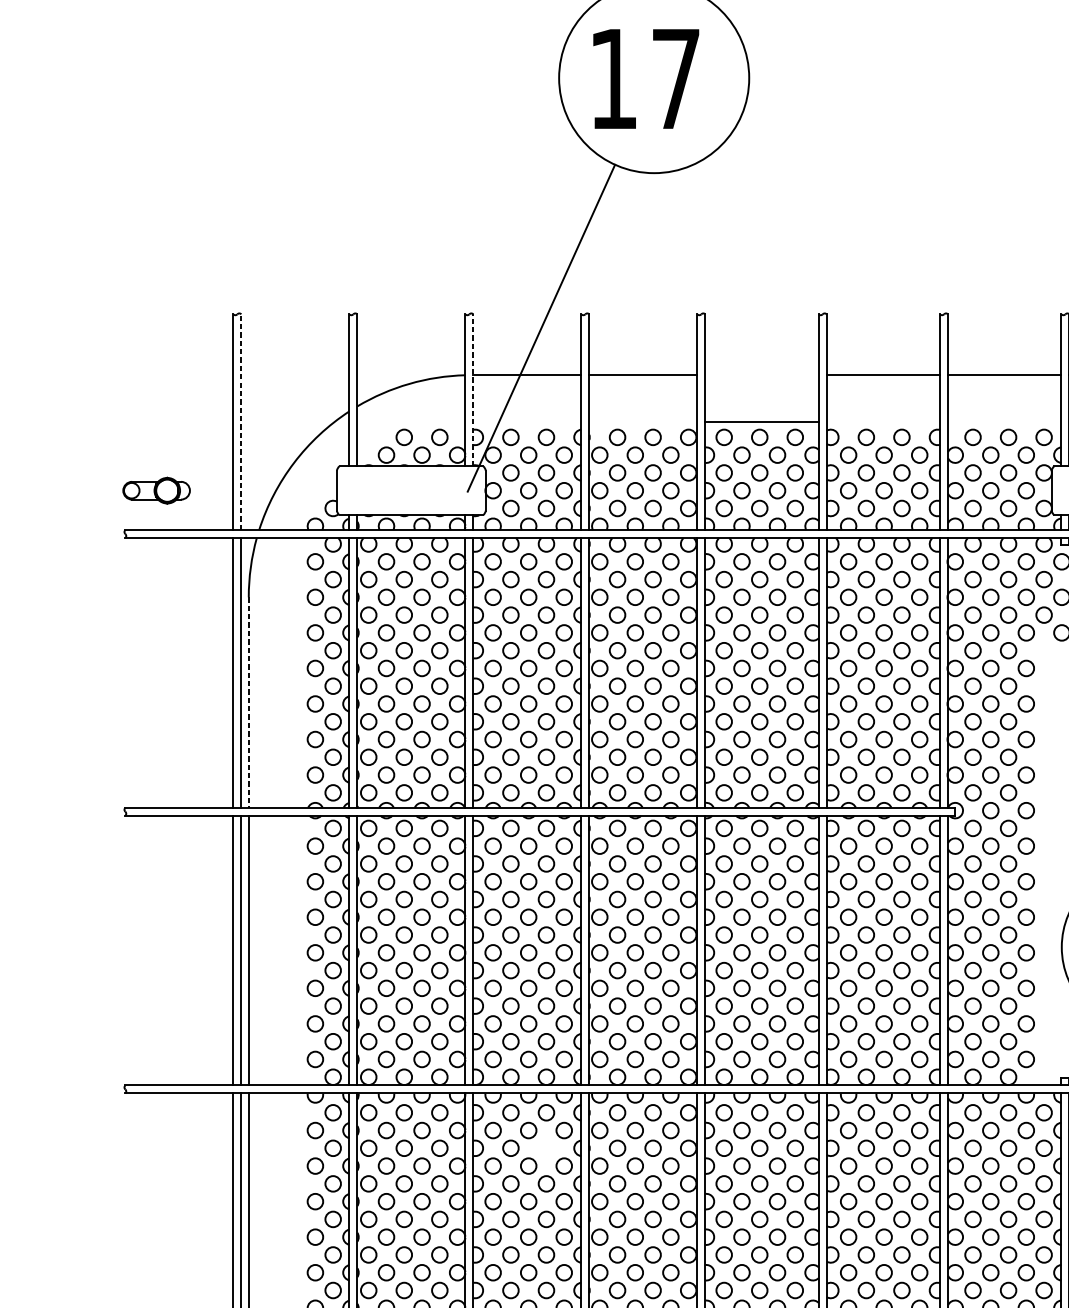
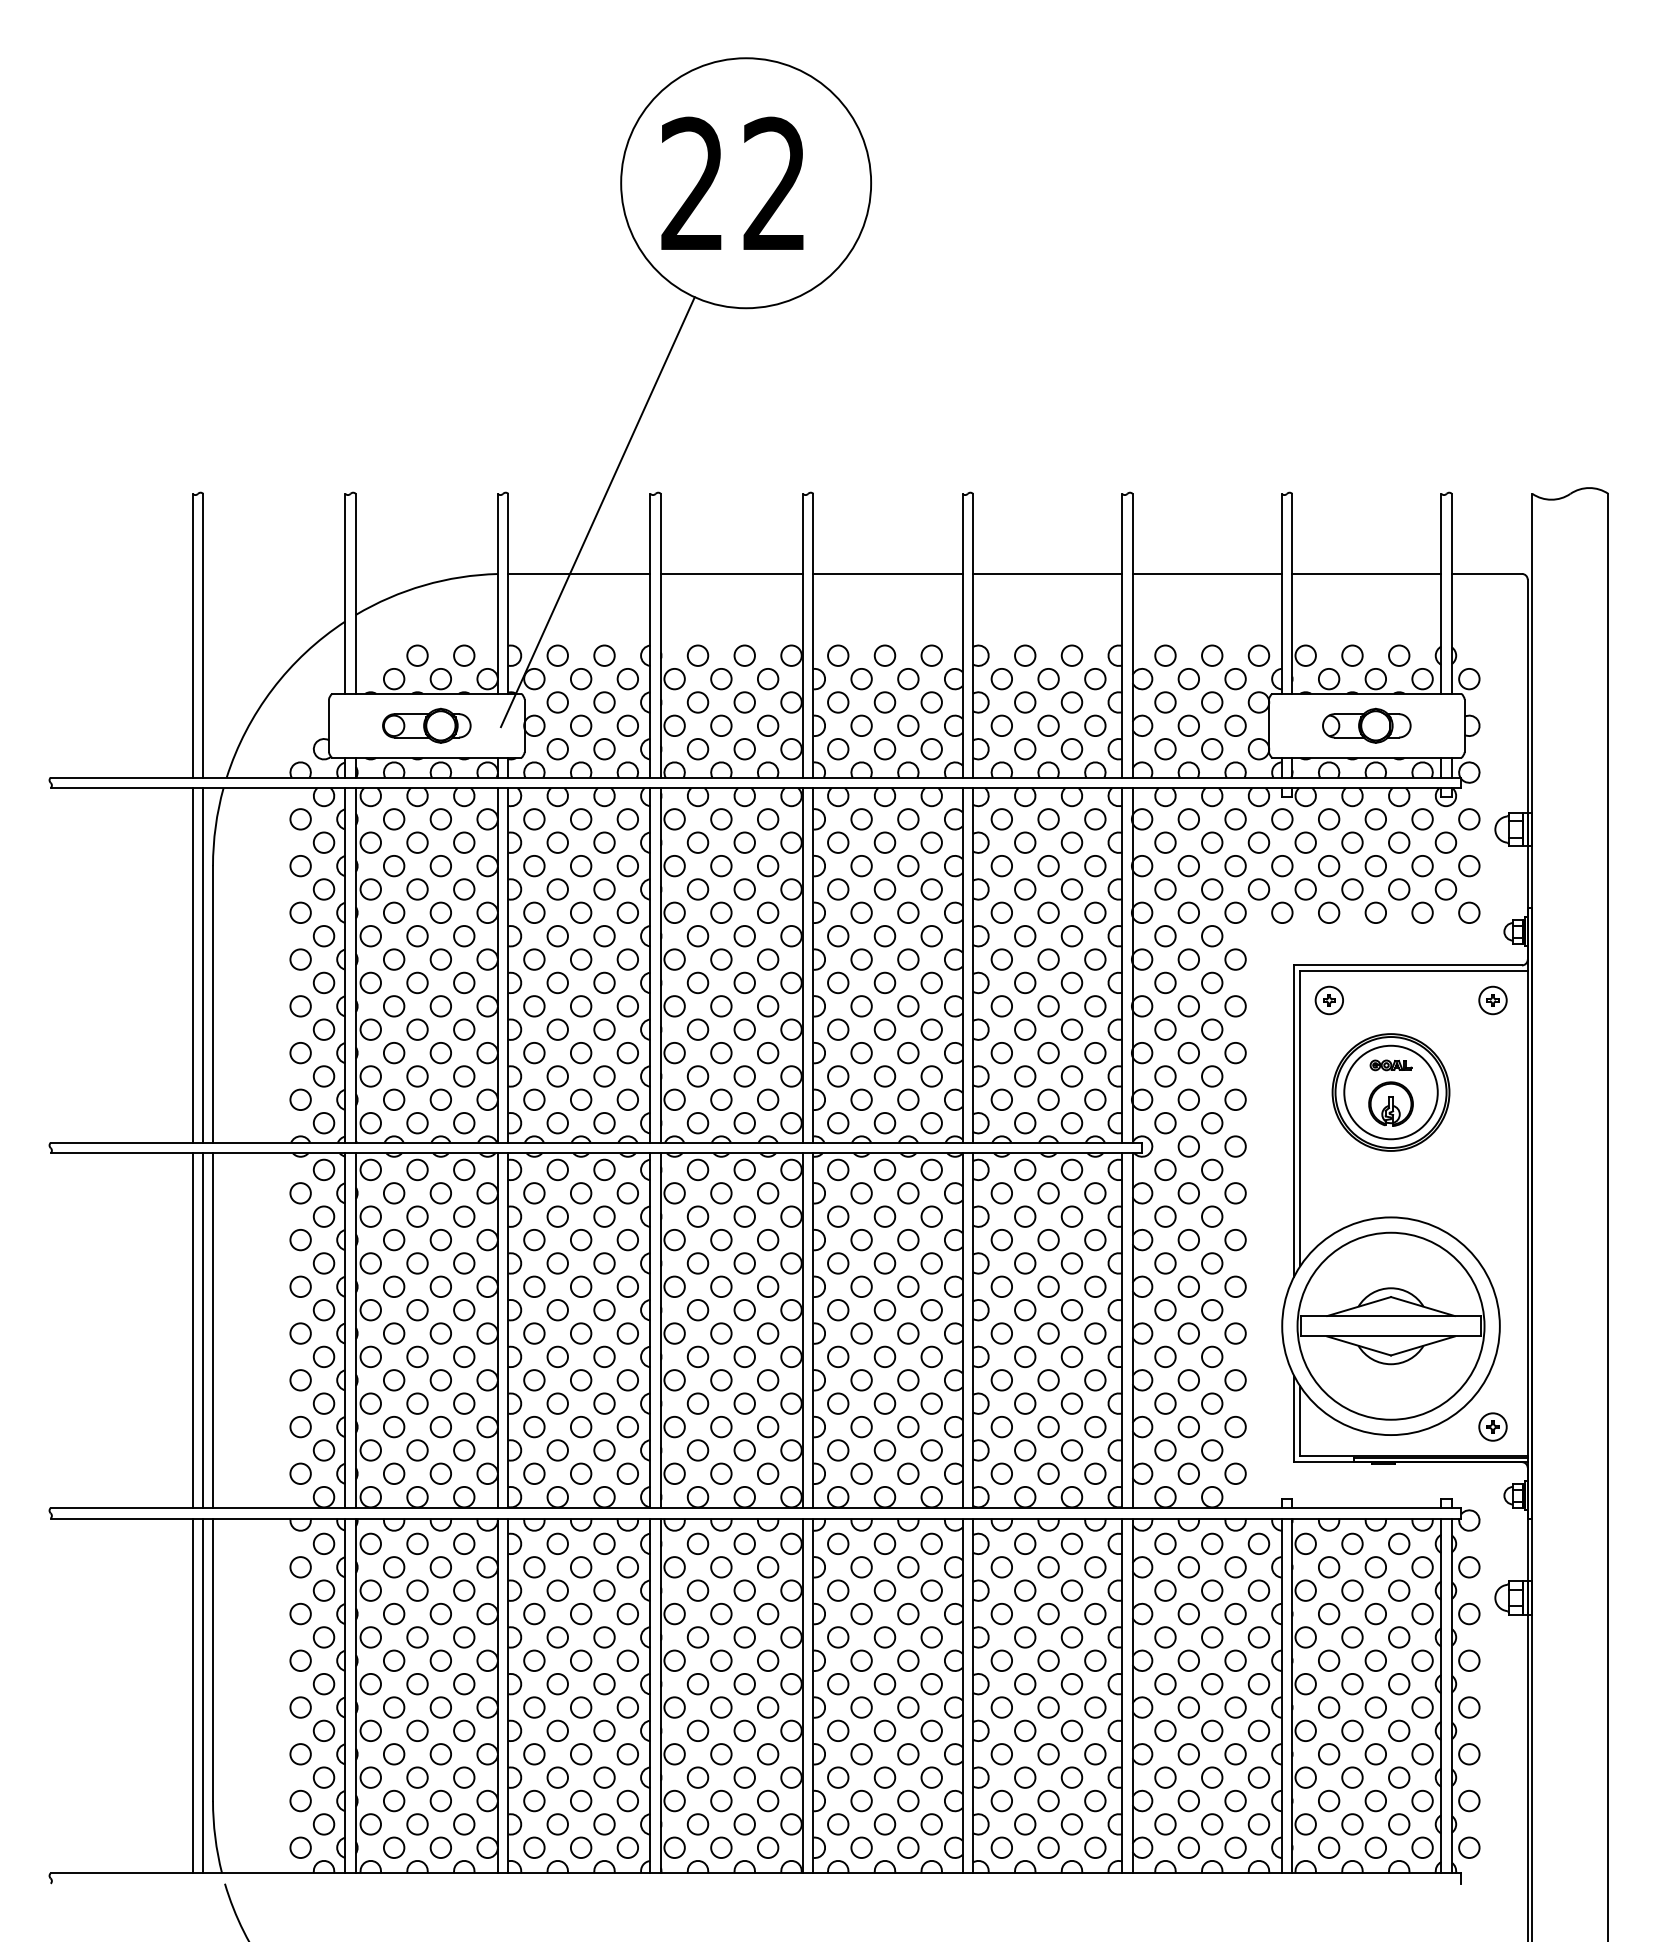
text: (644, 77) -> (733, 182), 17 -> 22
line: (473, 390) -> (508, 593), dashed -> solid
line: (761, 421) -> (887, 573), moved
line: (241, 422) -> (203, 635), dashed -> solid
part: (156, 490) -> (426, 725), moved
line: (249, 702) -> (213, 1004), dashed -> solid
circle: (546, 1148) -> (604, 1590), added

